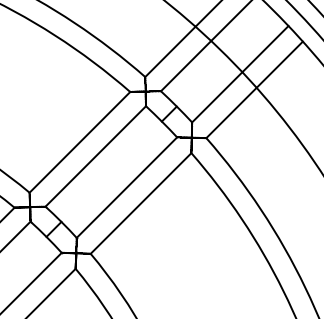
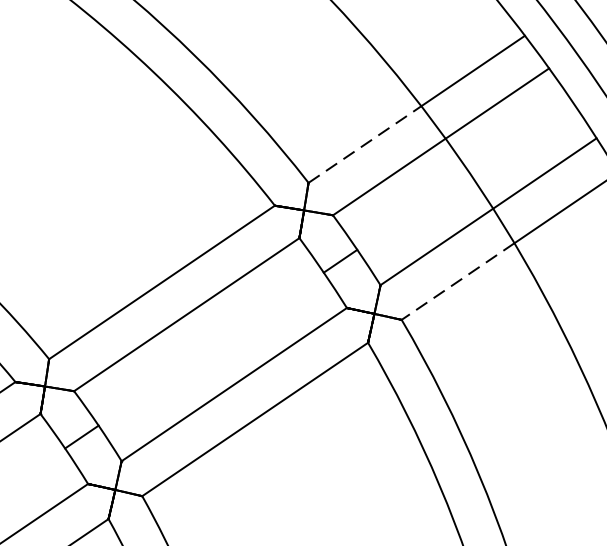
line: (170, 51) -> (365, 143), solid -> dashed
line: (231, 112) -> (458, 280), solid -> dashed

